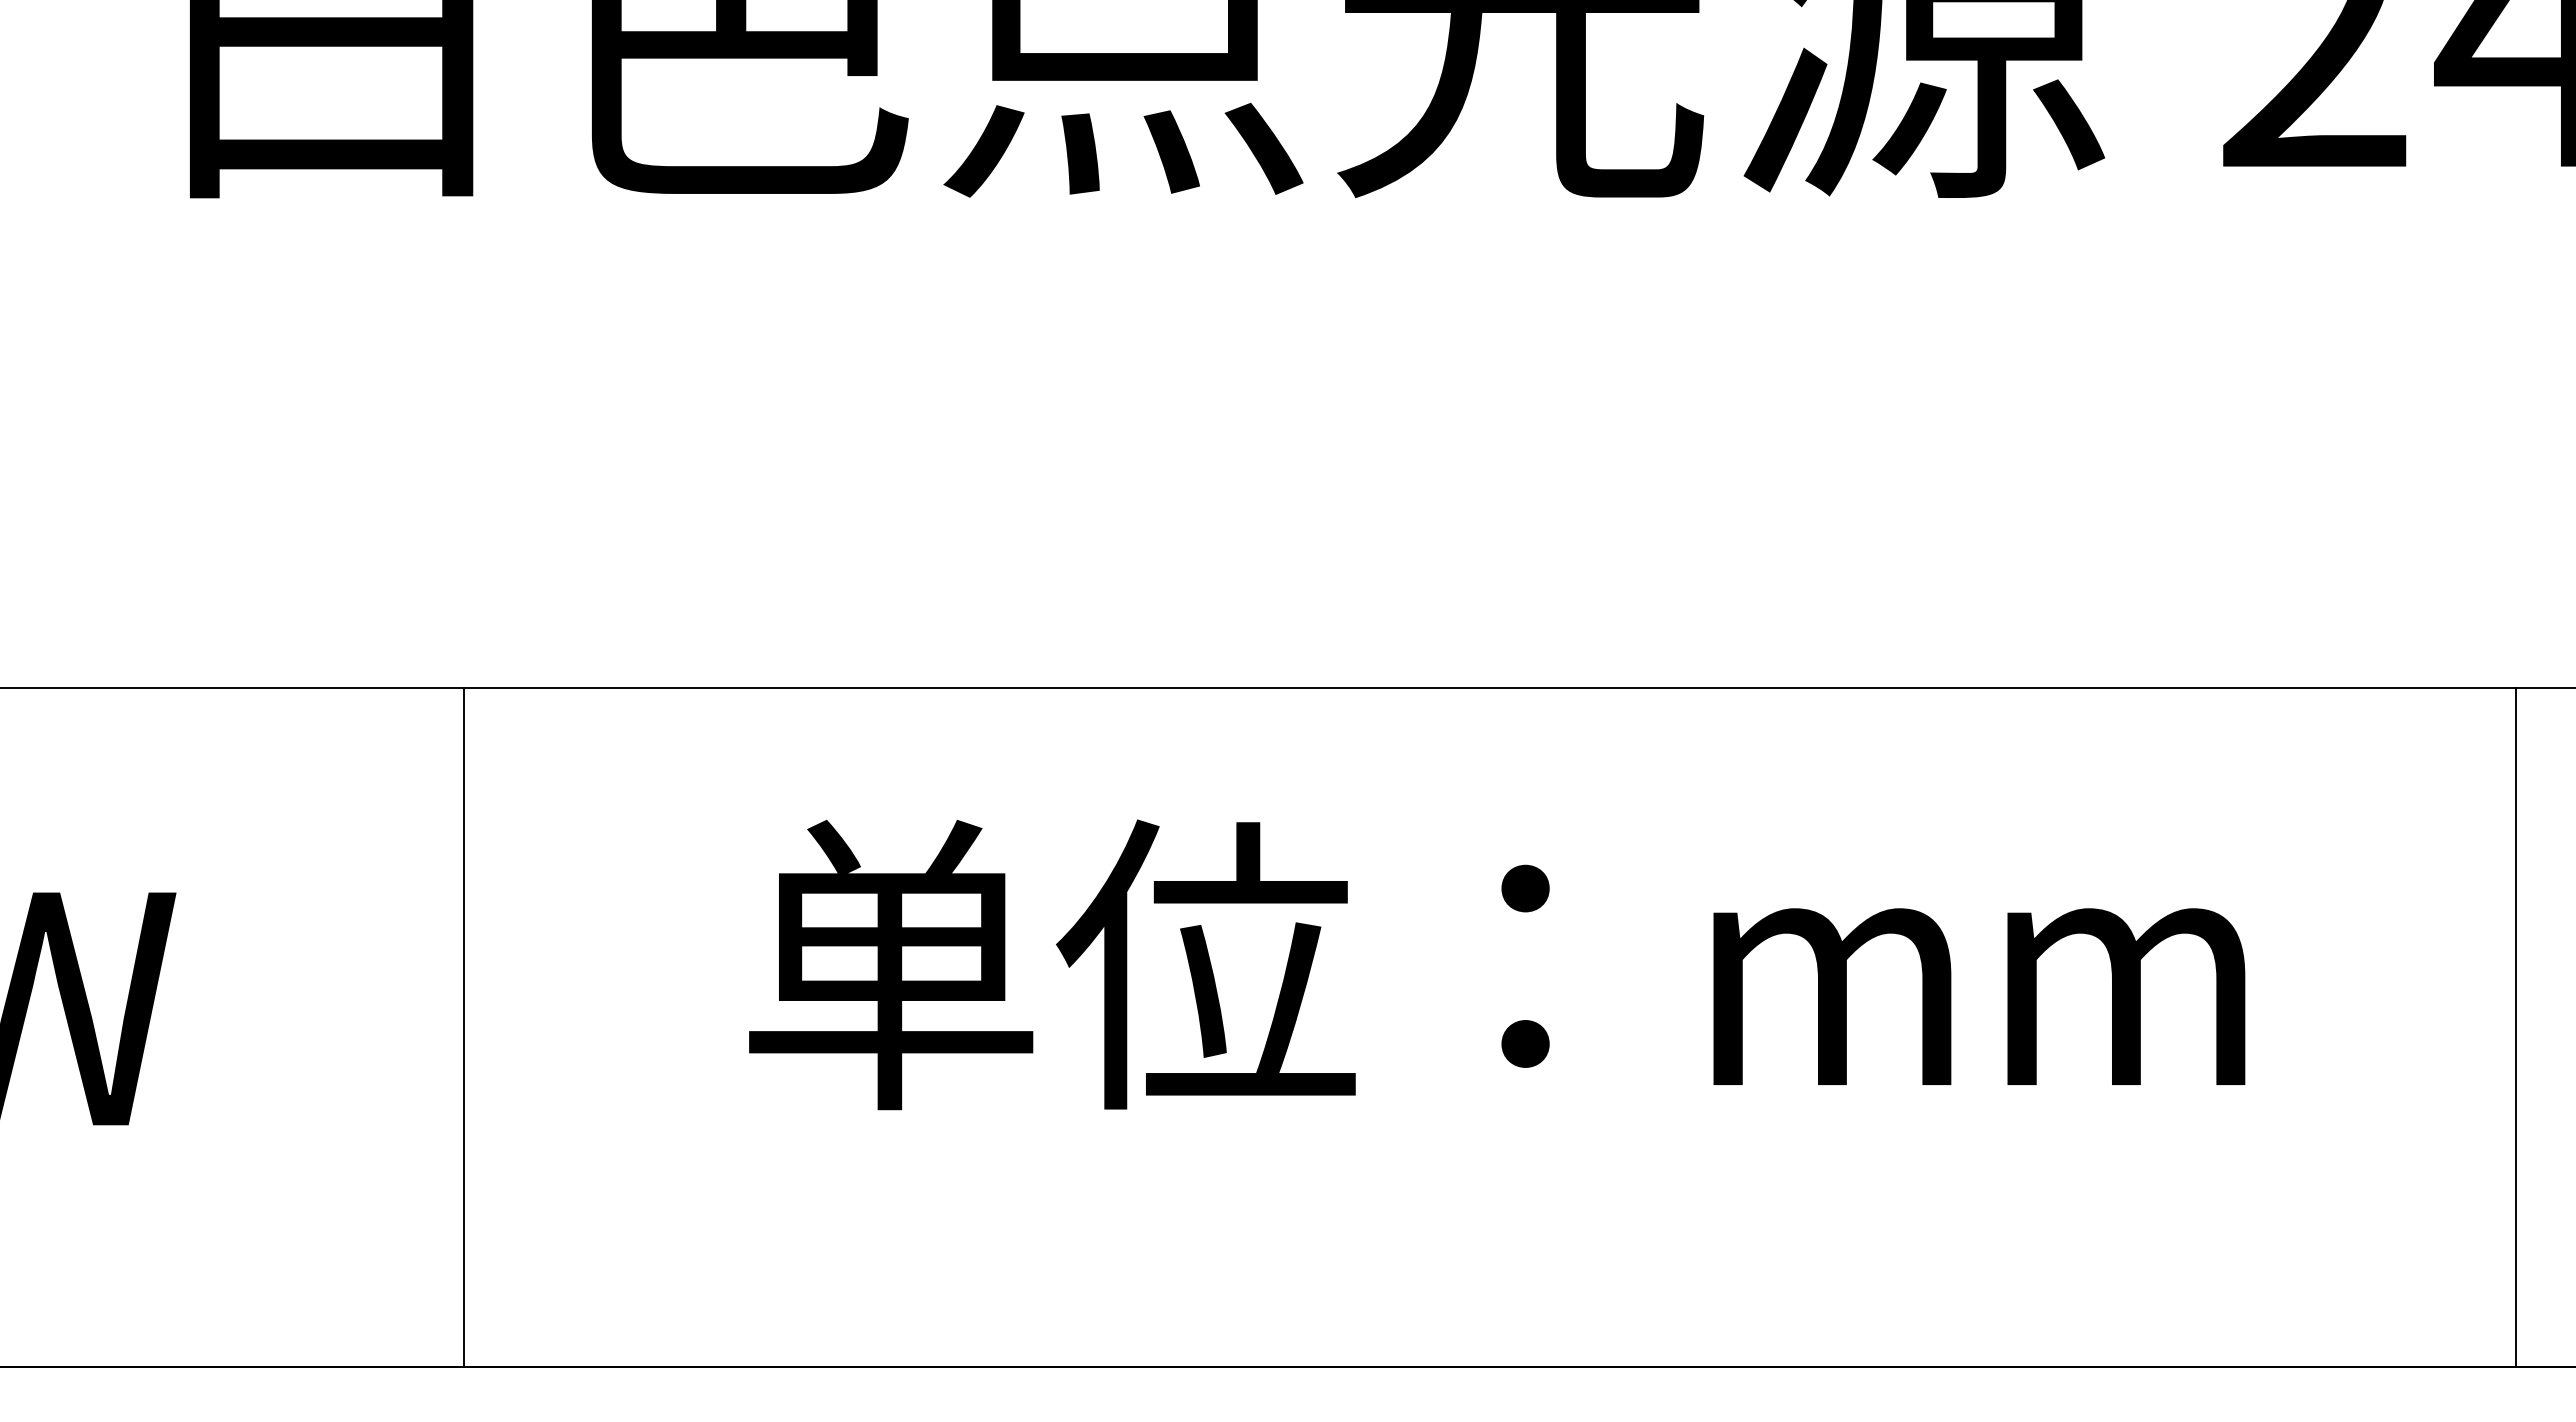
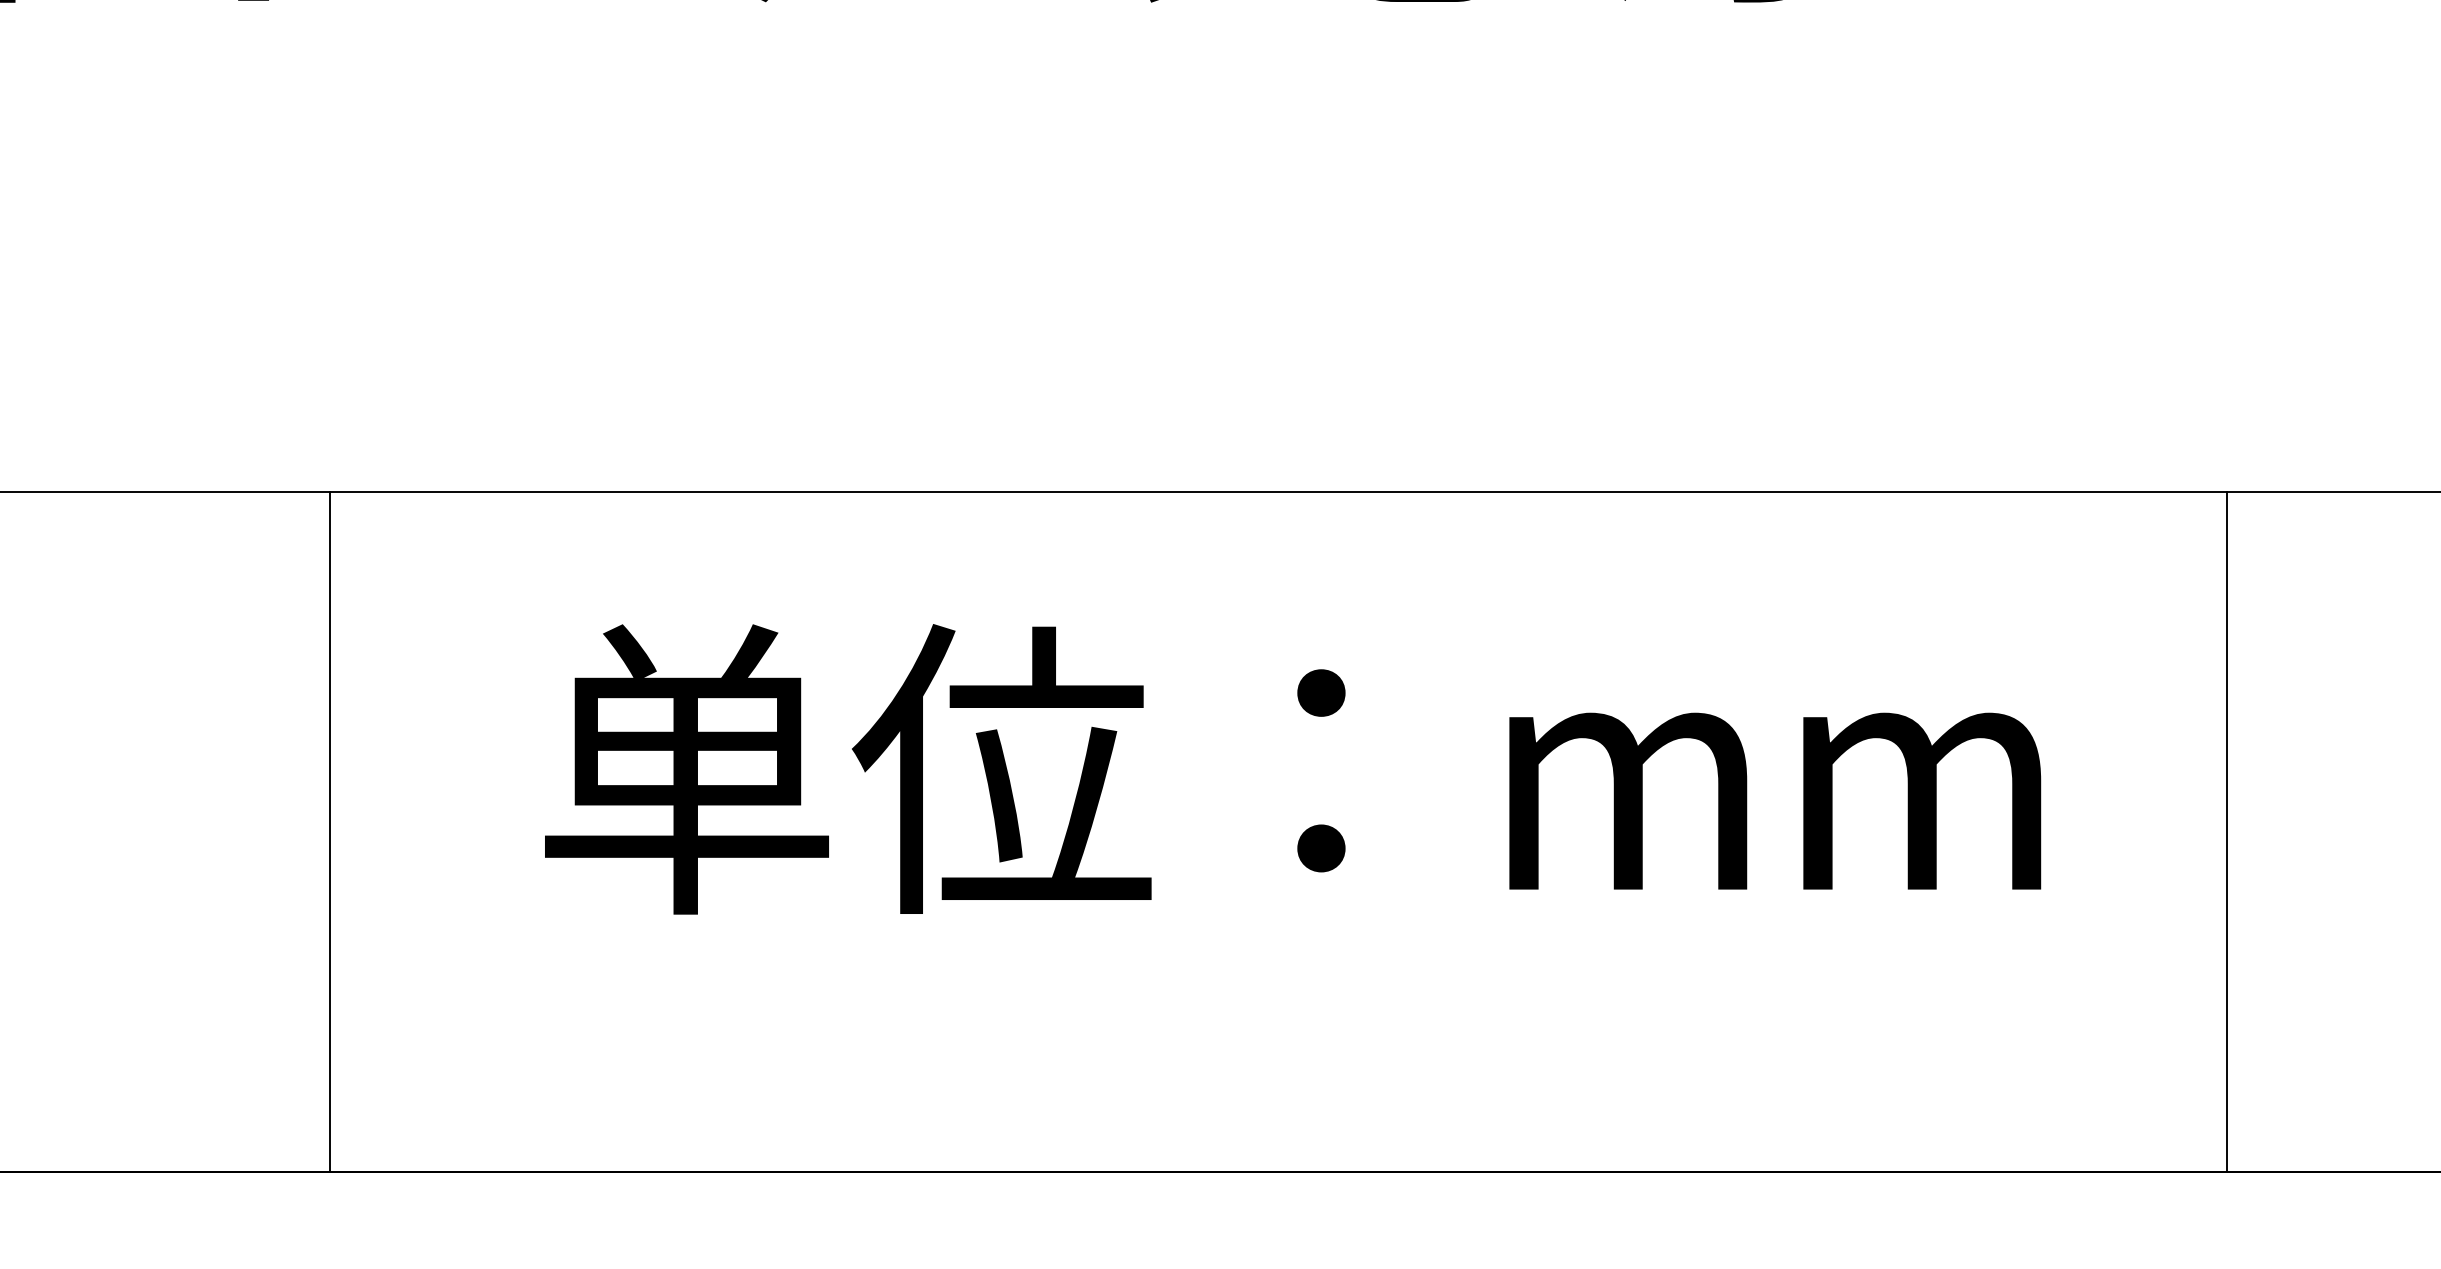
line: (464, 1027) -> (330, 831), moved
line: (2515, 1027) -> (2227, 831), moved

